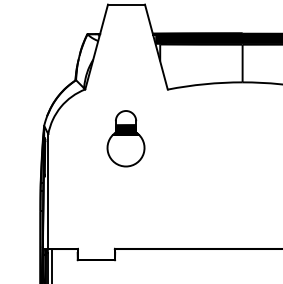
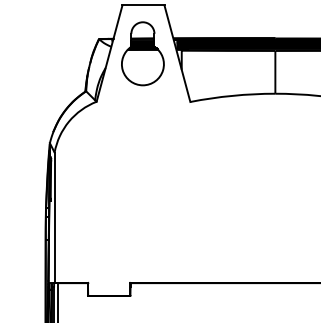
part: (125, 138) -> (142, 53), moved

